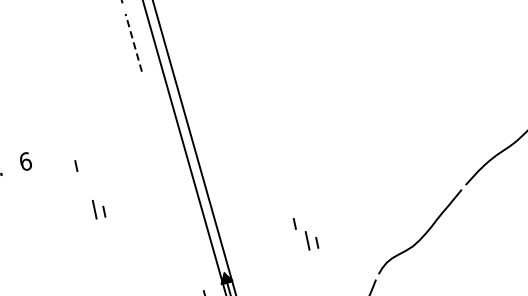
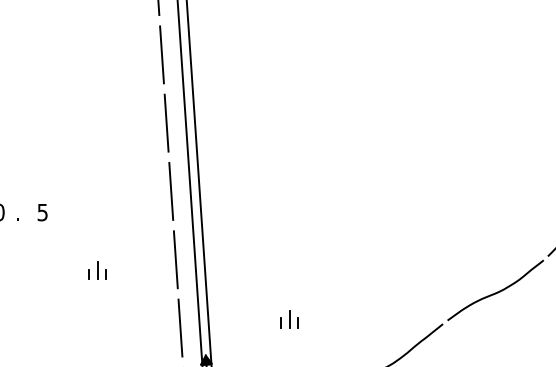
line: (133, 43) -> (166, 123), dashed -> solid
line: (153, 112) -> (171, 191), added
text: (25, 161) -> (42, 212), 6 -> 5
line: (75, 166) -> (88, 274), moved
line: (172, 181) -> (175, 259), added
part: (311, 240) -> (293, 319), moved
line: (192, 250) -> (180, 327), added

